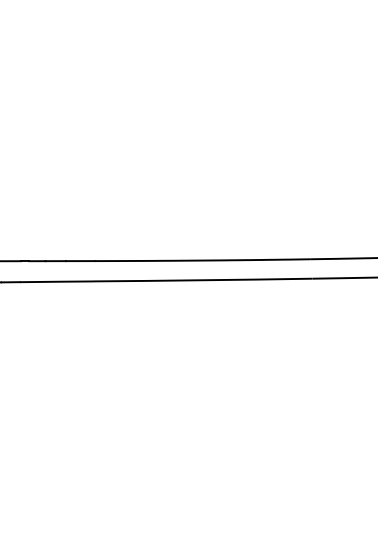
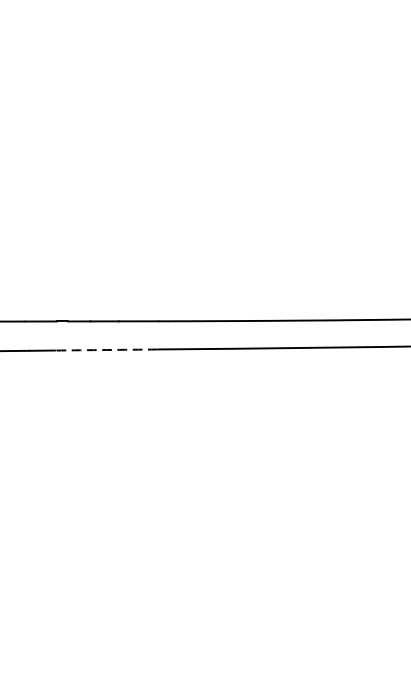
arc: (56, 281) -> (105, 349), solid -> dashed

